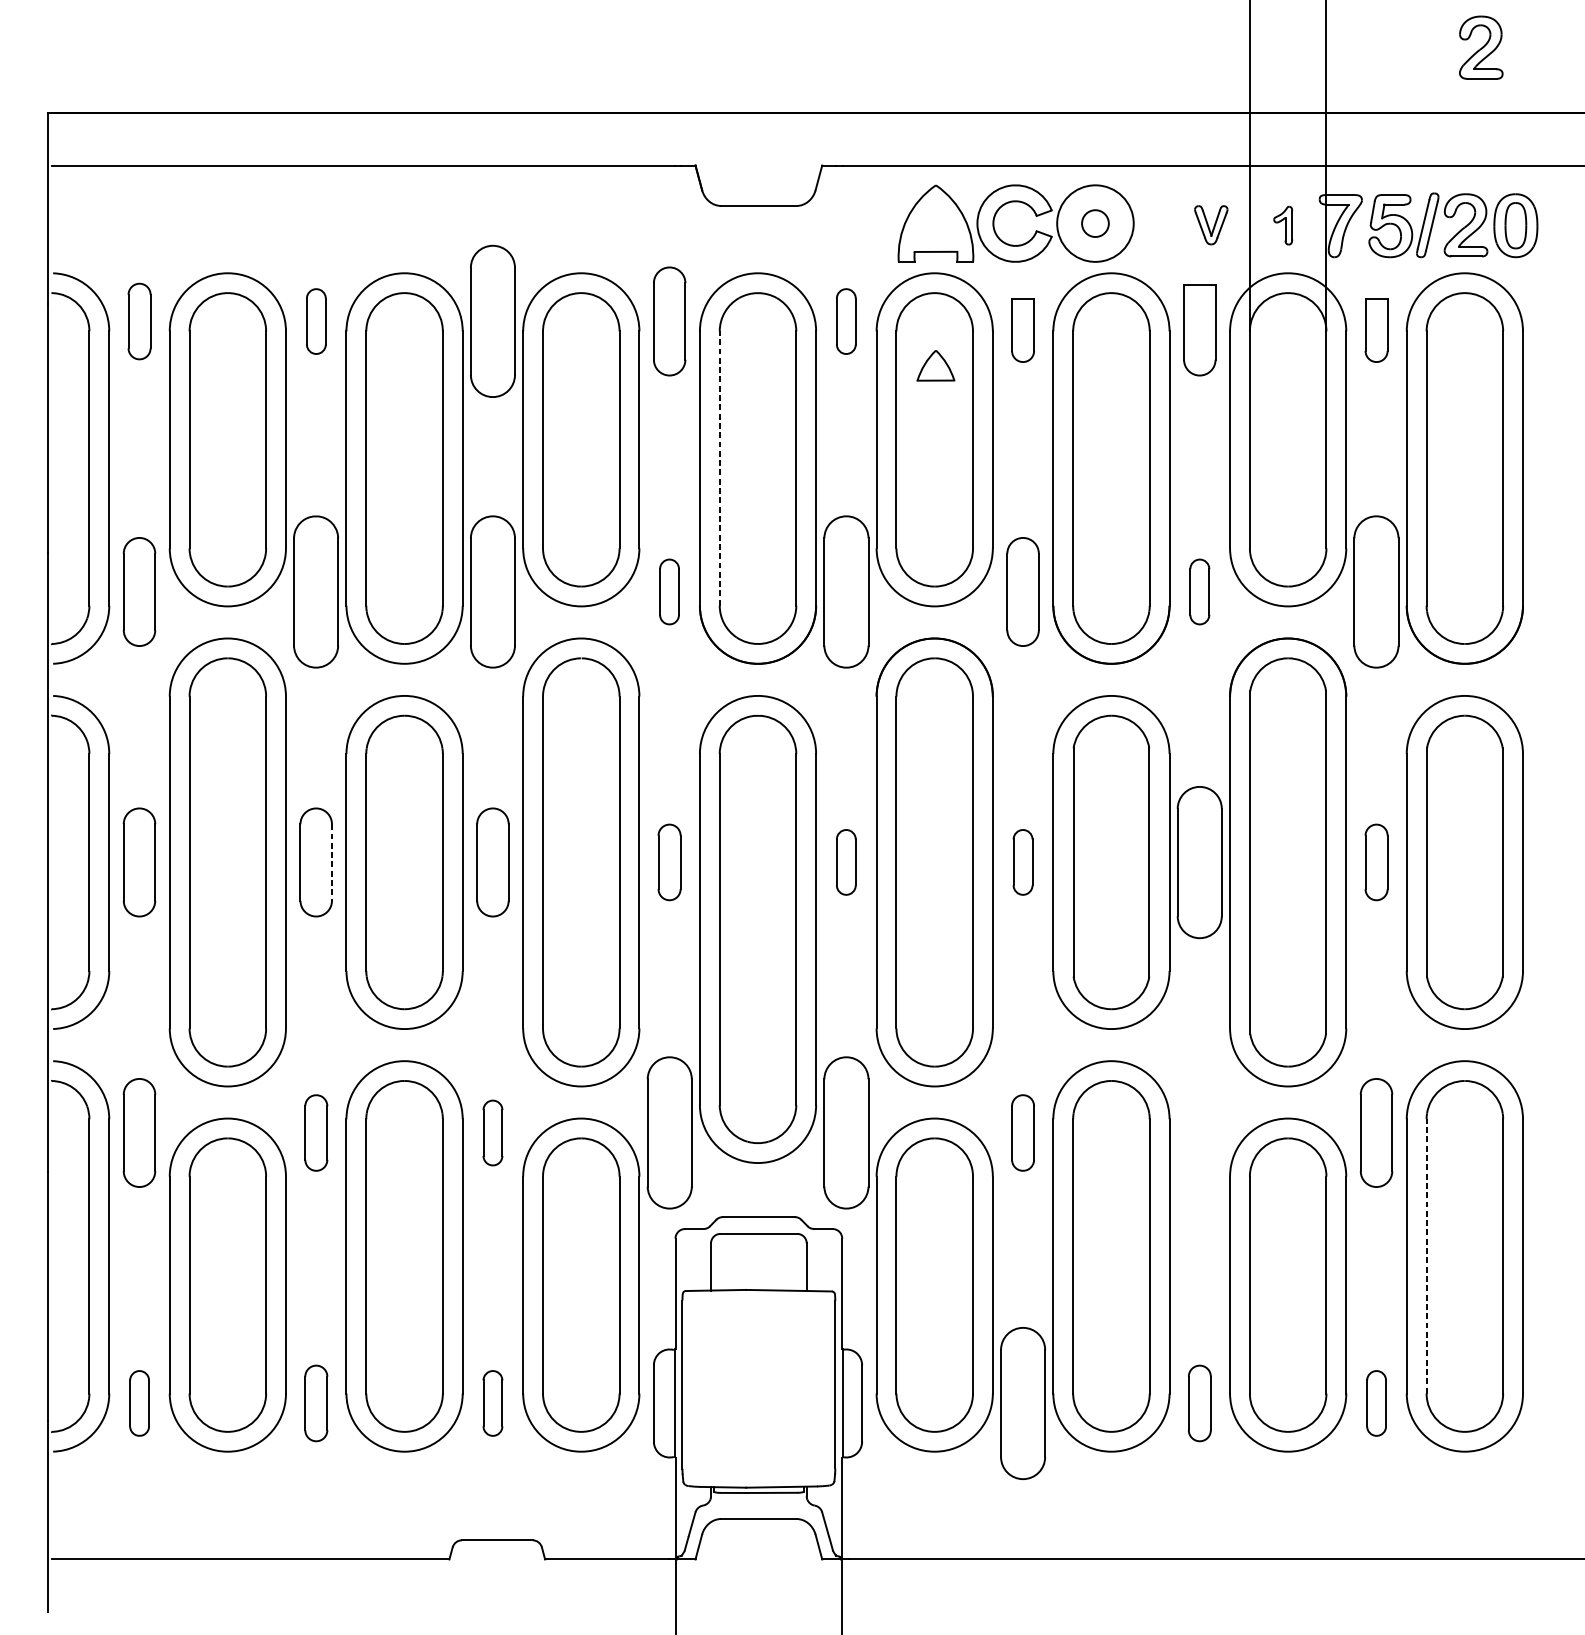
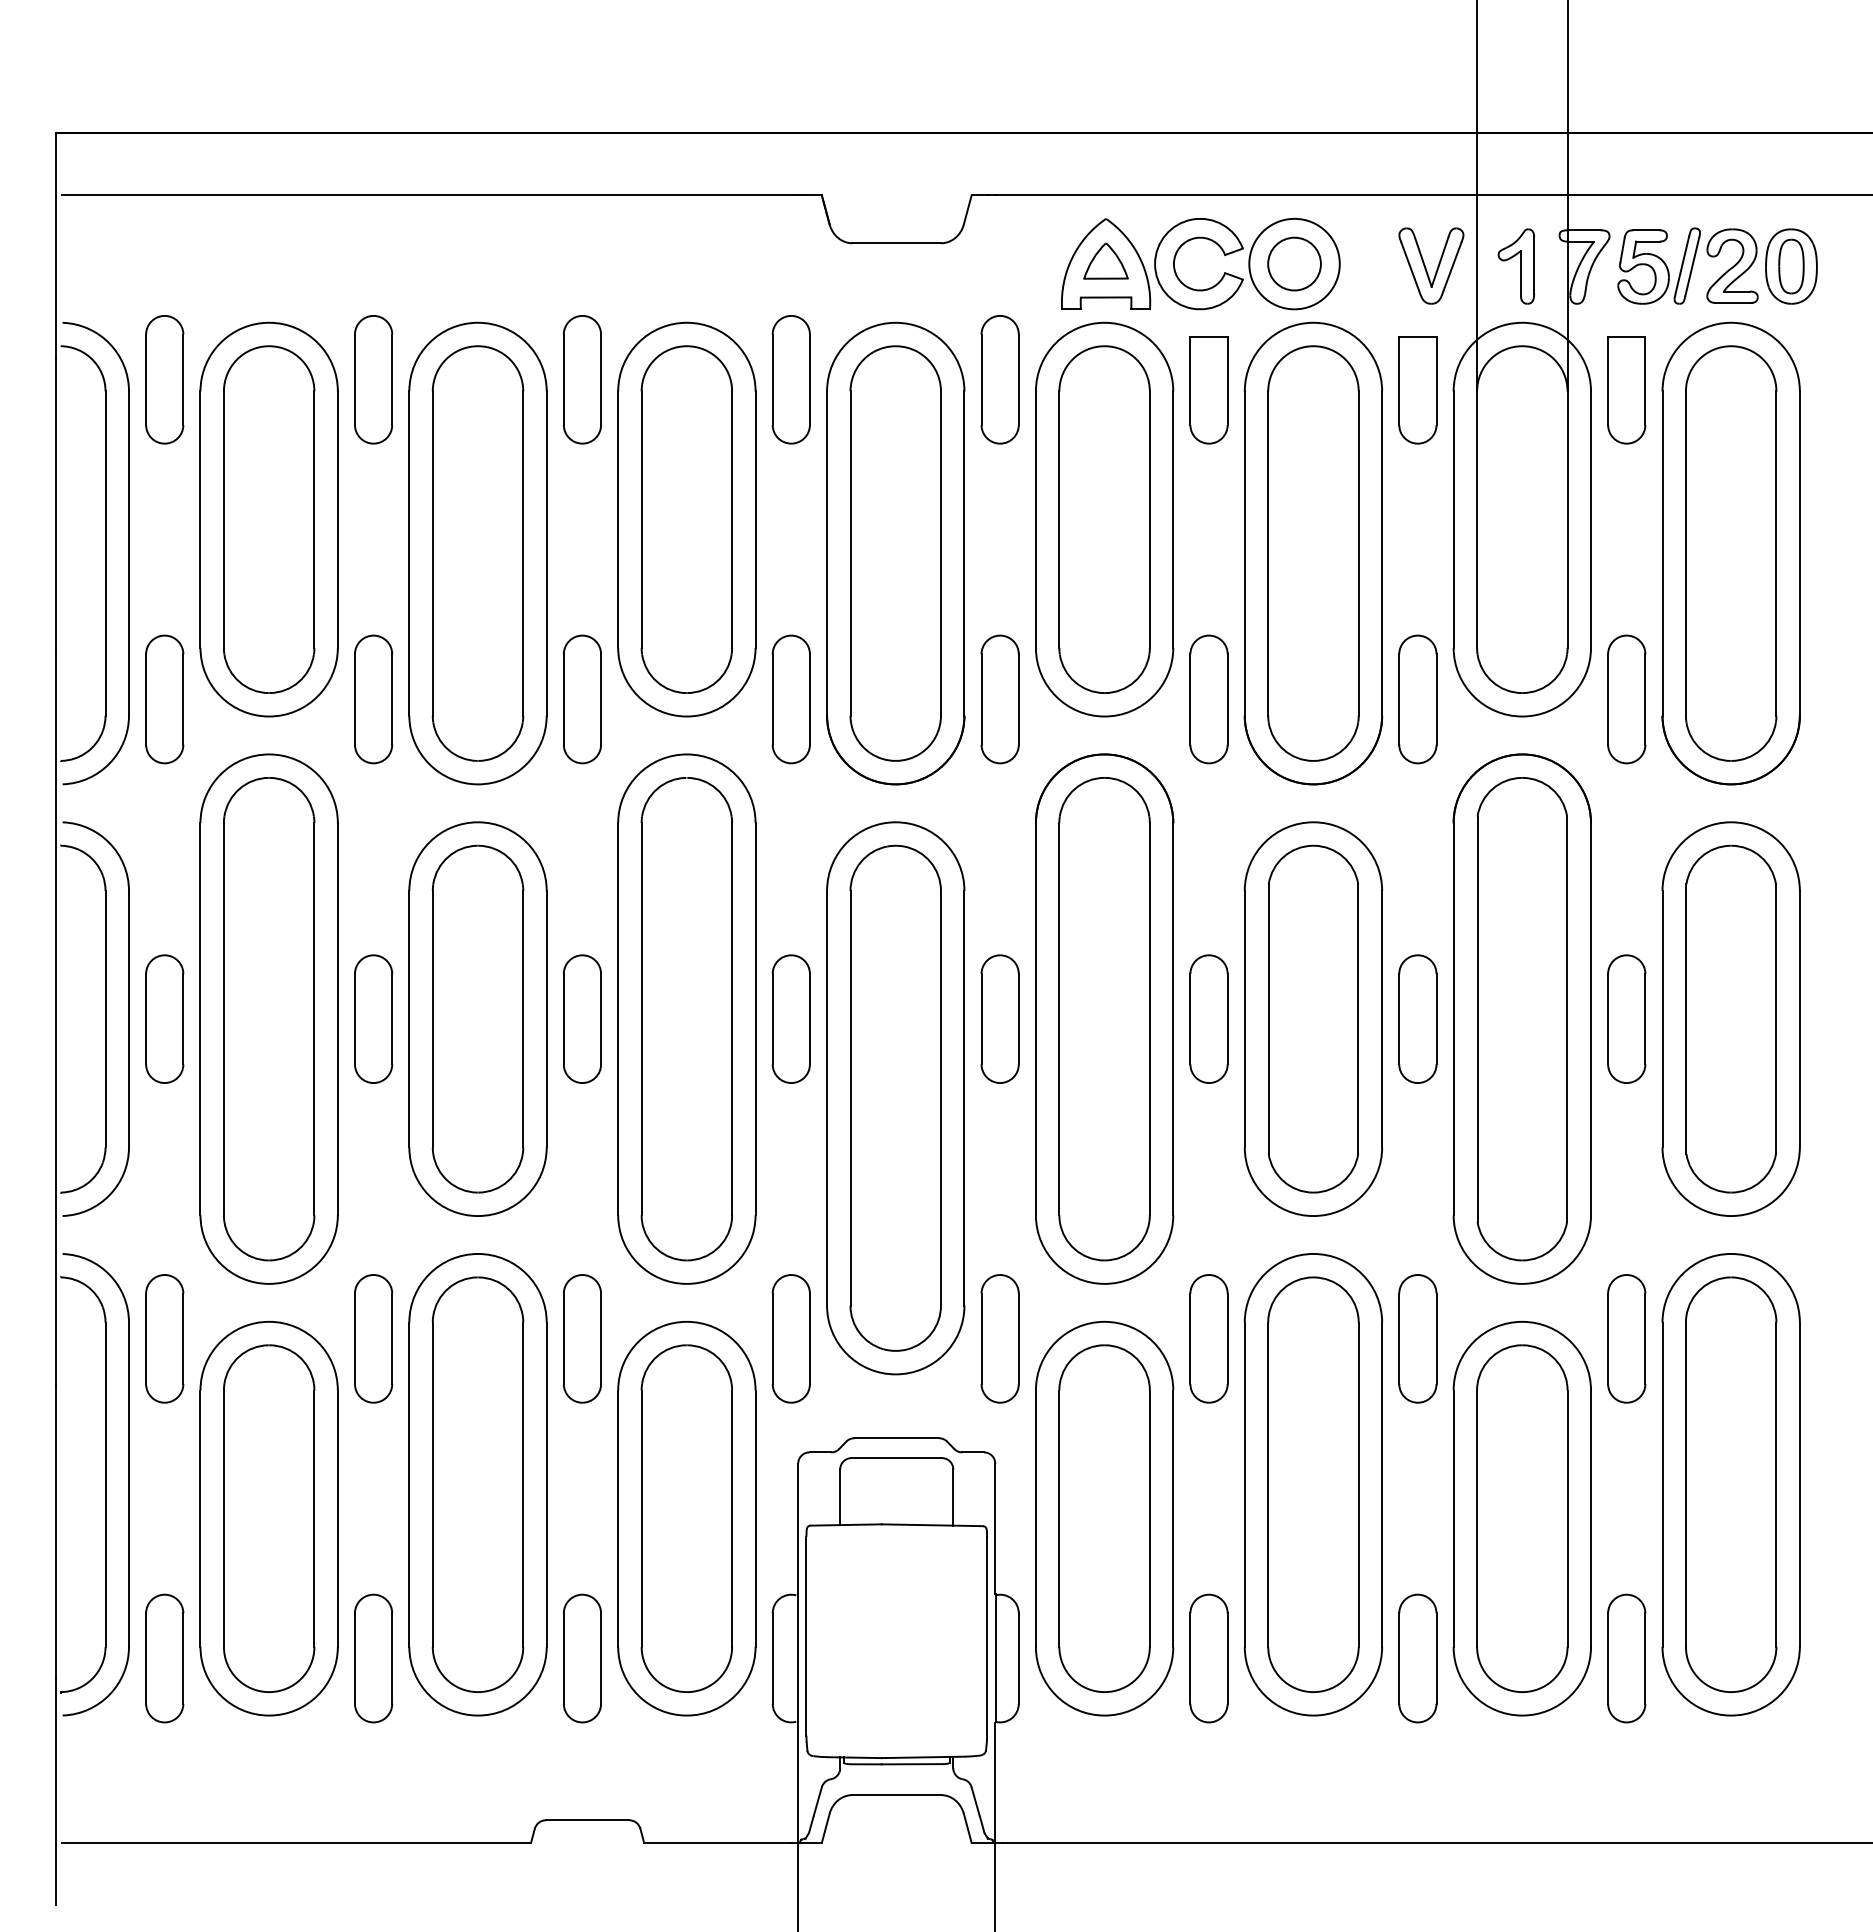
part: (1481, 47) -> (1750, 55), removed
circle: (1095, 223) -> (1294, 263), size x1.67
part: (1211, 224) -> (1431, 265), size x1.67
part: (1283, 225) -> (1516, 266), size x1.67
part: (139, 321) -> (164, 379), size x1.43
part: (316, 321) -> (373, 379), size x1.67
part: (492, 321) -> (582, 379), size x0.71
part: (845, 321) -> (999, 379), size x1.67
part: (1022, 330) -> (1208, 390), size x1.43
part: (1376, 330) -> (1626, 390), size x1.43
part: (935, 365) -> (1105, 260), moved
line: (719, 468) -> (850, 553), dashed -> solid
part: (316, 592) -> (373, 699), size x0.71
part: (492, 592) -> (582, 699), size x0.71
part: (668, 592) -> (790, 699), size x1.67
part: (845, 592) -> (999, 699), size x0.71
part: (1199, 592) -> (1417, 699), size x1.67
part: (1376, 592) -> (1626, 699), size x0.71
part: (668, 861) -> (790, 1018), size x1.43
part: (845, 861) -> (999, 1018), size x1.67
part: (1022, 861) -> (1208, 1018), size x1.67
part: (1199, 861) -> (1417, 1018), size x0.71
part: (1376, 861) -> (1626, 1018), size x1.43
line: (332, 862) -> (392, 1019), dashed -> solid
part: (316, 1132) -> (373, 1338), size x1.43
part: (492, 1132) -> (582, 1338), size x1.67
part: (668, 1132) -> (790, 1338), size x0.71
part: (845, 1132) -> (999, 1338), size x0.71
part: (1022, 1132) -> (1208, 1338), size x1.43
part: (1199, 1132) -> (1417, 1338), added
line: (1426, 1256) -> (1685, 1484), dashed -> solid
part: (139, 1403) -> (164, 1658), size x1.67
part: (316, 1403) -> (373, 1658), size x1.43
part: (492, 1403) -> (582, 1658), size x1.67
part: (1022, 1403) -> (1208, 1658), size x0.71
part: (1199, 1403) -> (1417, 1658), size x1.43
part: (1376, 1403) -> (1626, 1658), size x1.67

